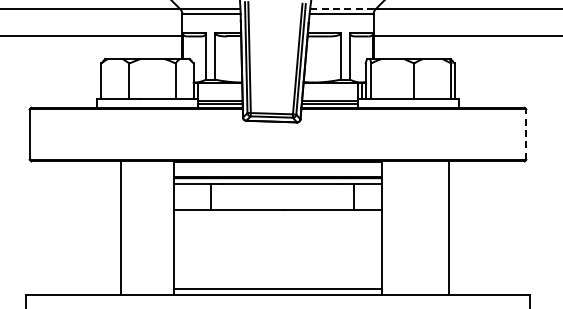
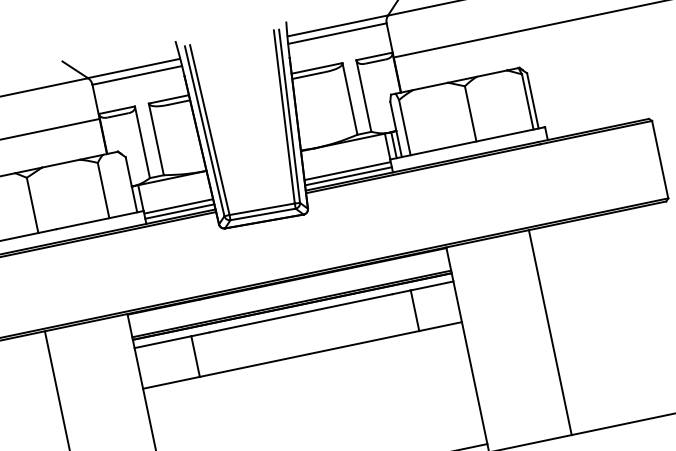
line: (342, 9) -> (337, 26), dashed -> solid
line: (526, 134) -> (660, 159), dashed -> solid
line: (449, 227) -> (550, 331), moved

